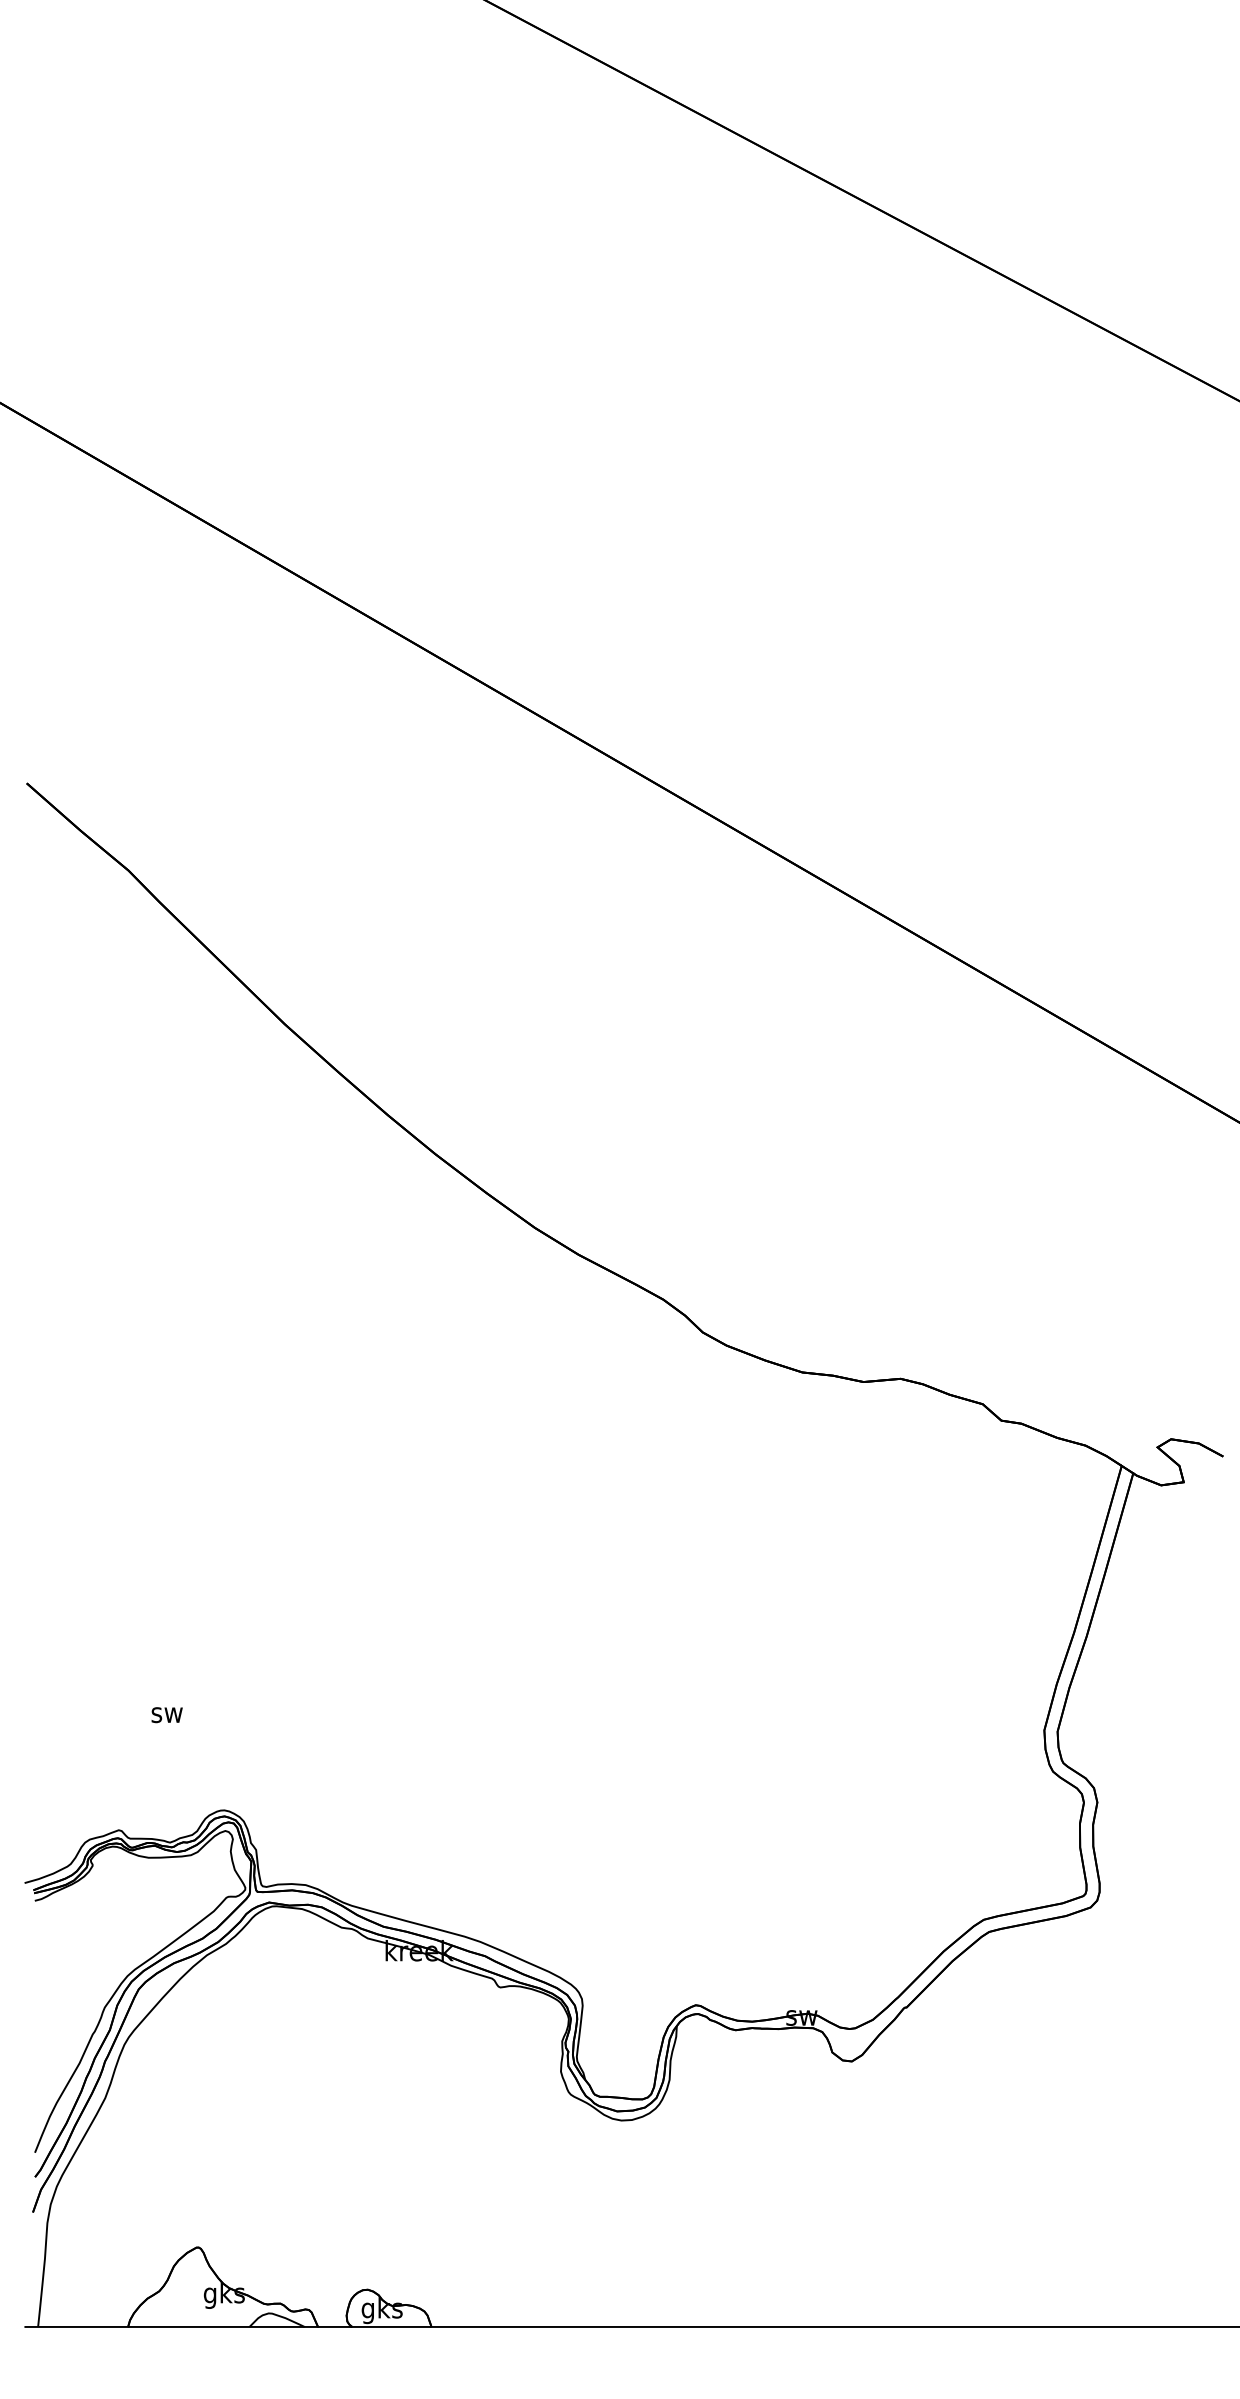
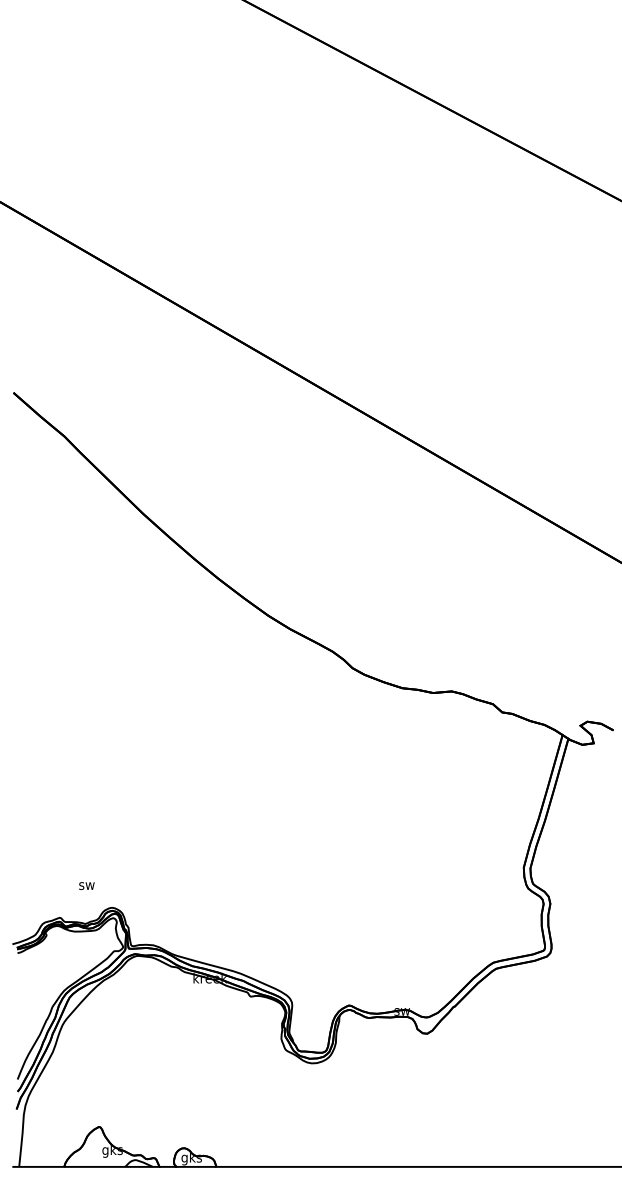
text: (166, 1713) -> (86, 885), moved

